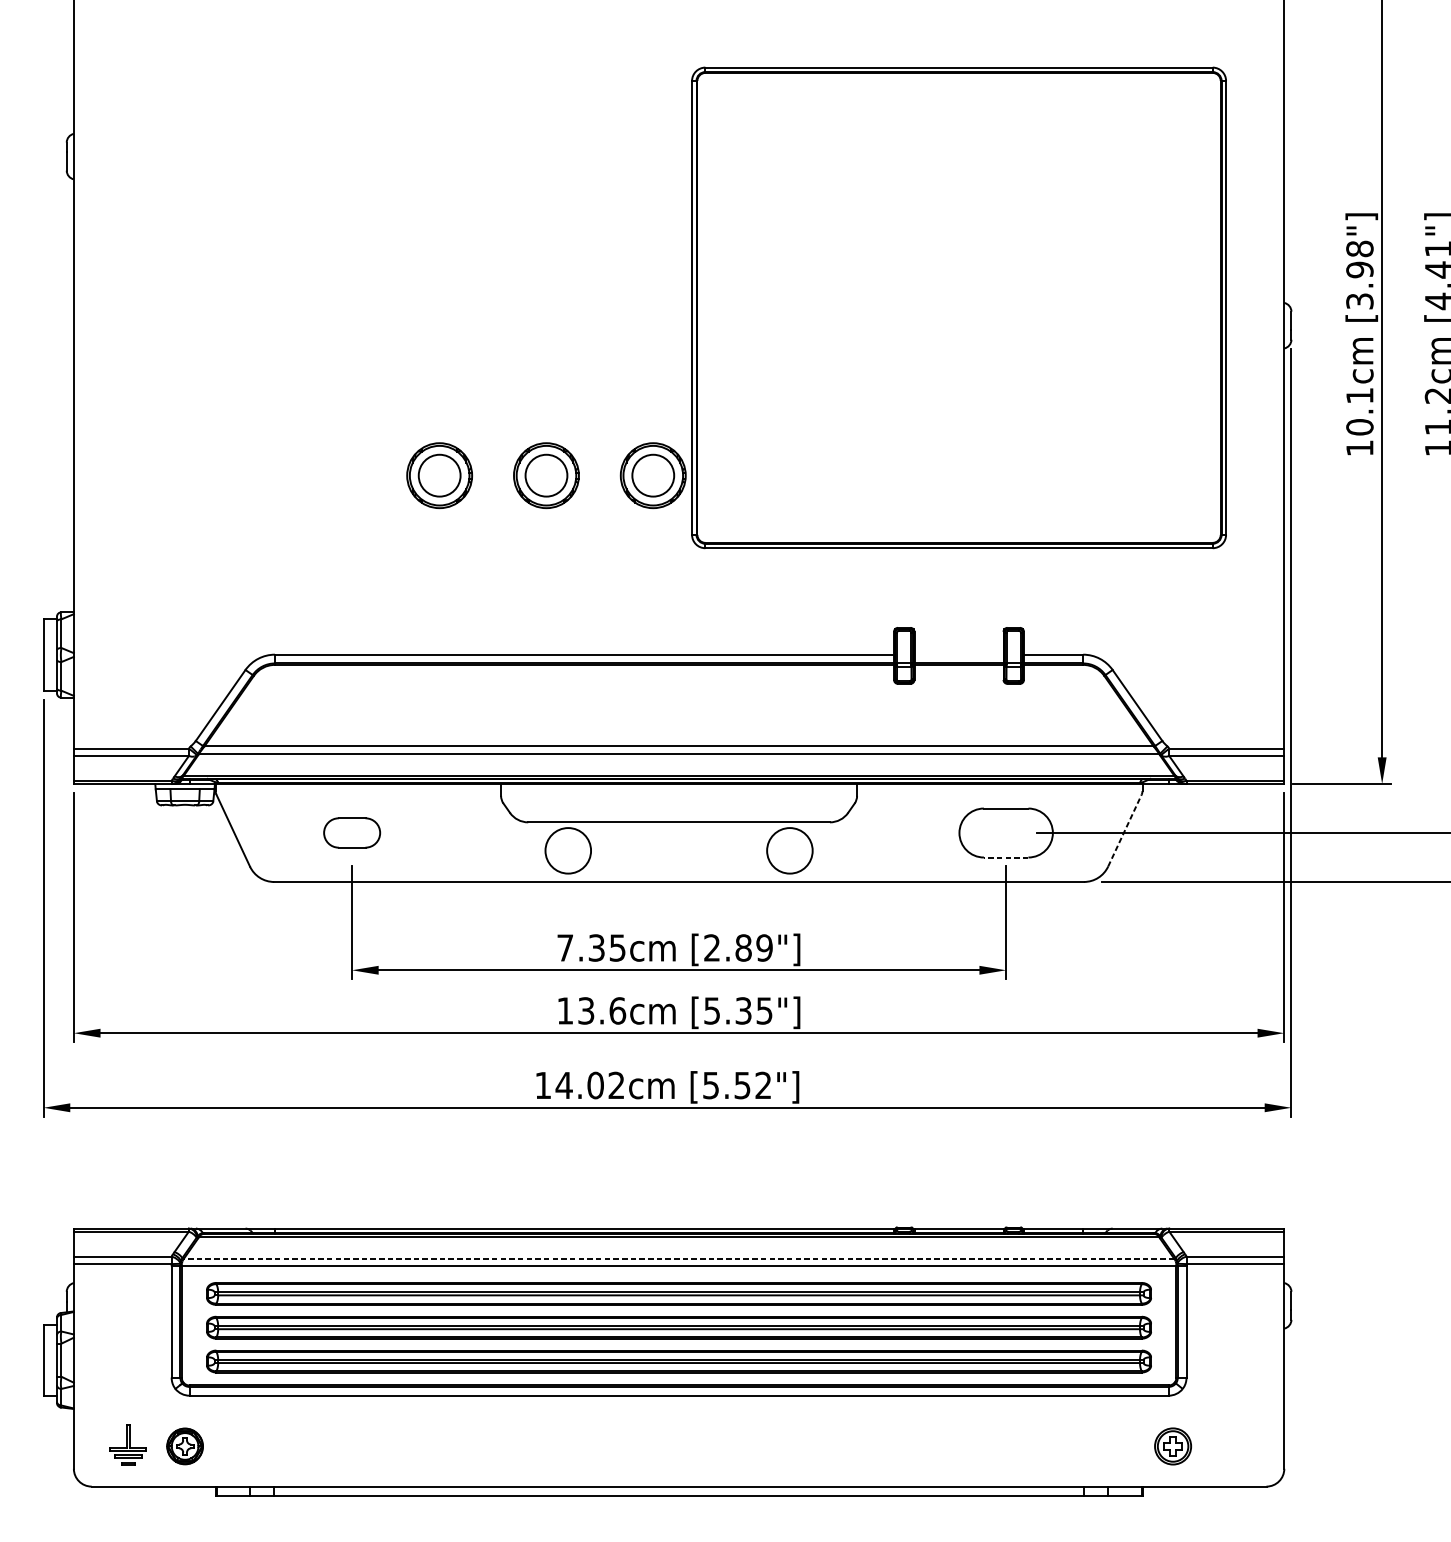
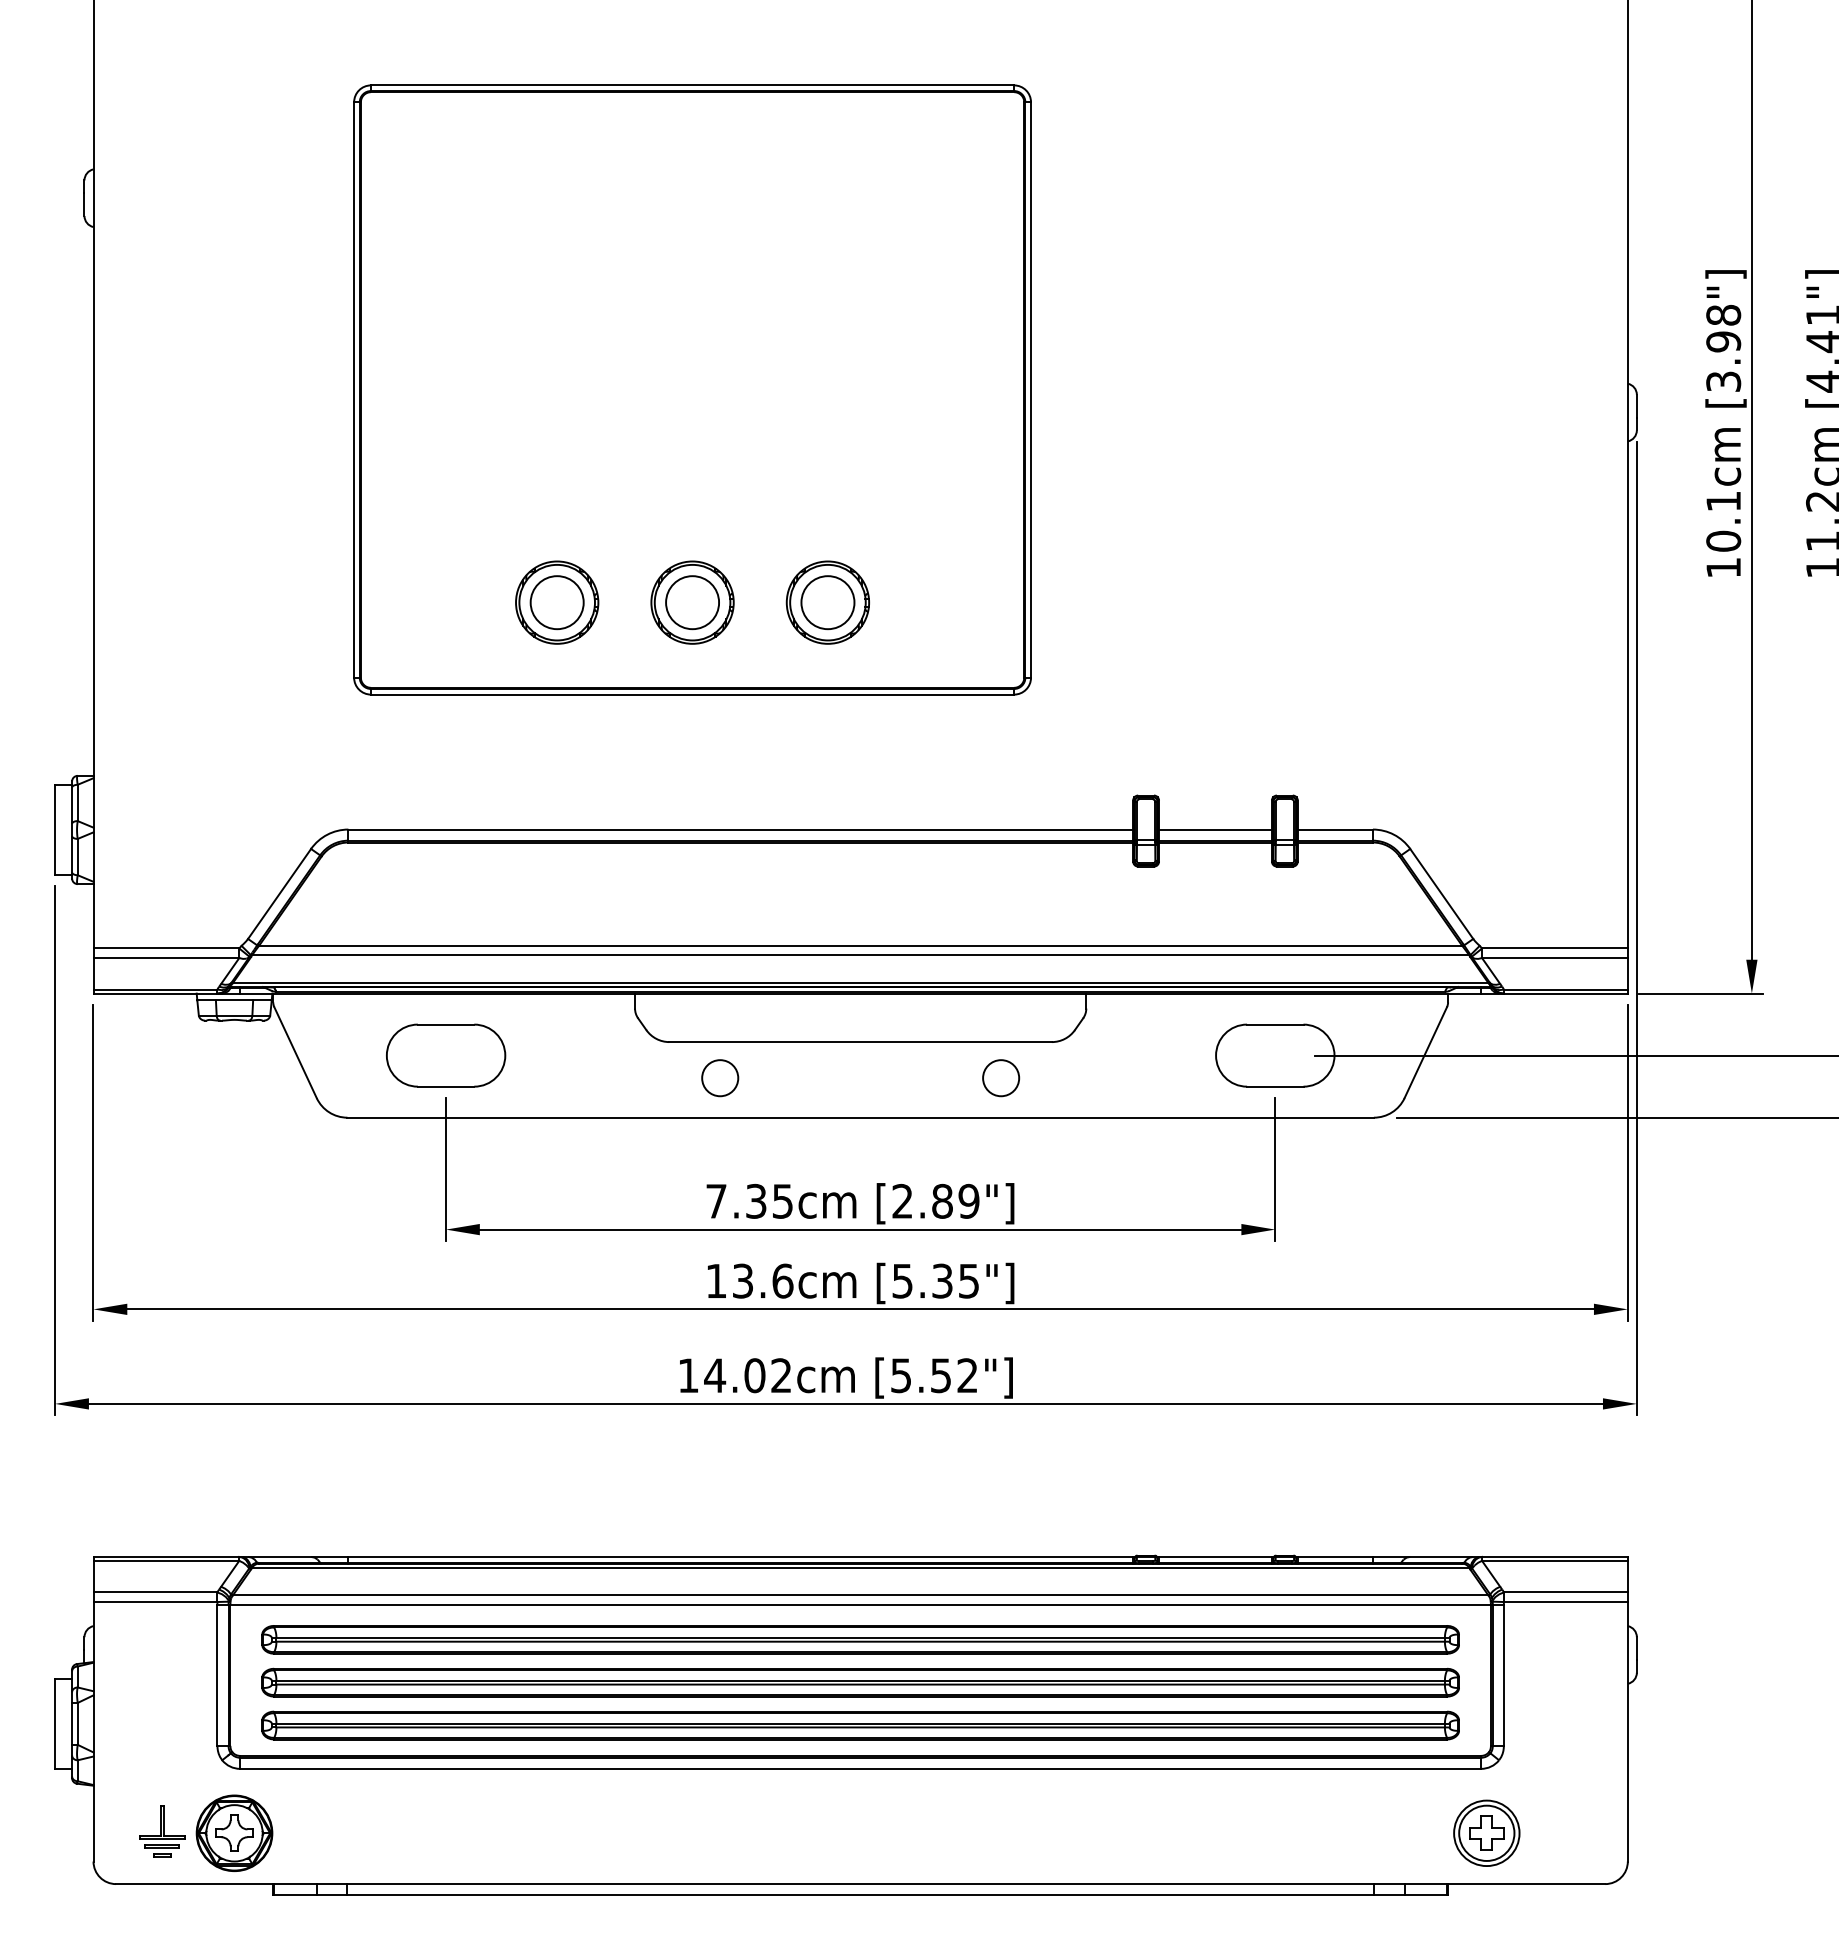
part: (959, 307) -> (692, 389), moved
line: (959, 654) -> (1215, 829), added
line: (1125, 830) -> (1426, 1052), dashed -> solid
part: (352, 832) -> (446, 1055), size x1.67
circle: (568, 851) -> (720, 1078), size x0.62
circle: (790, 851) -> (1001, 1078), size x0.62
line: (1005, 857) -> (1274, 1086), dashed -> solid
line: (678, 1258) -> (860, 1595), dashed -> solid
part: (185, 1445) -> (234, 1832), size x1.67
part: (1172, 1445) -> (1486, 1832), size x1.43

